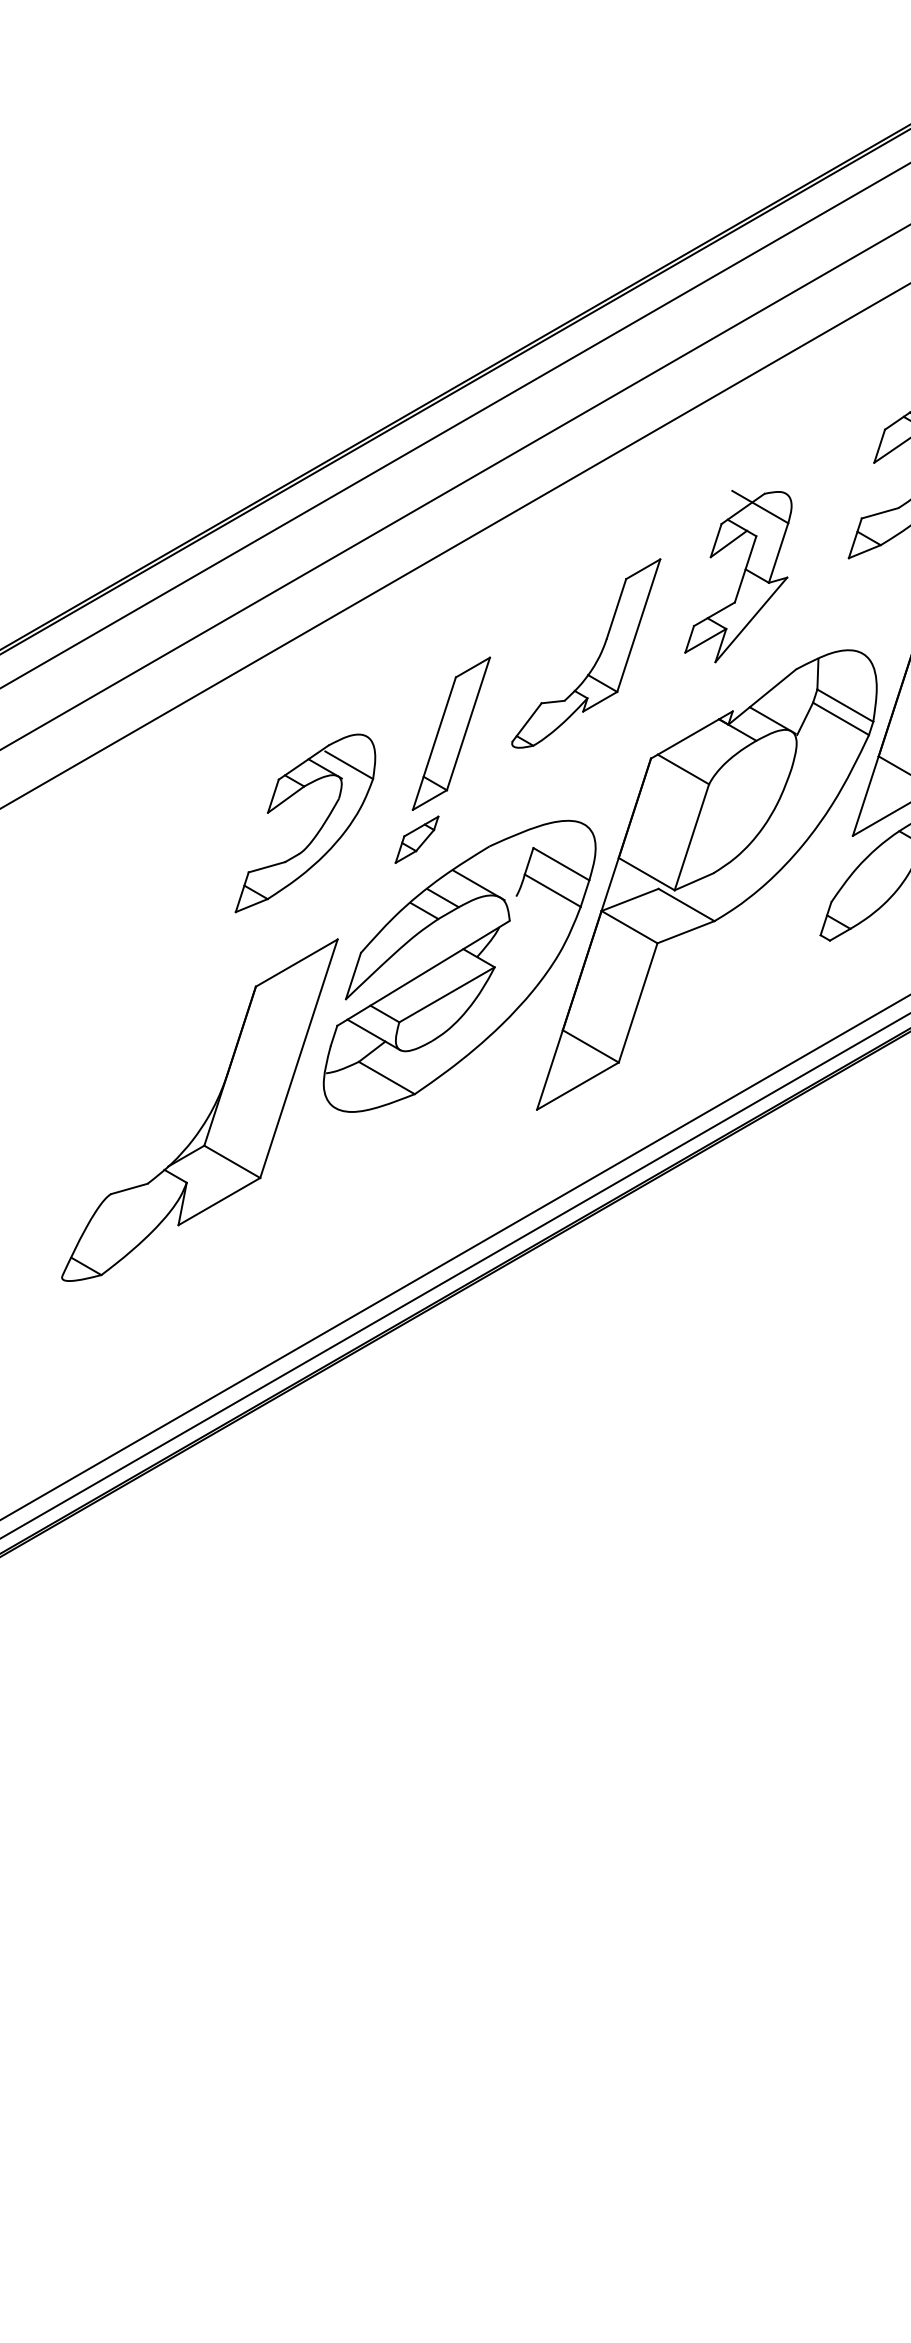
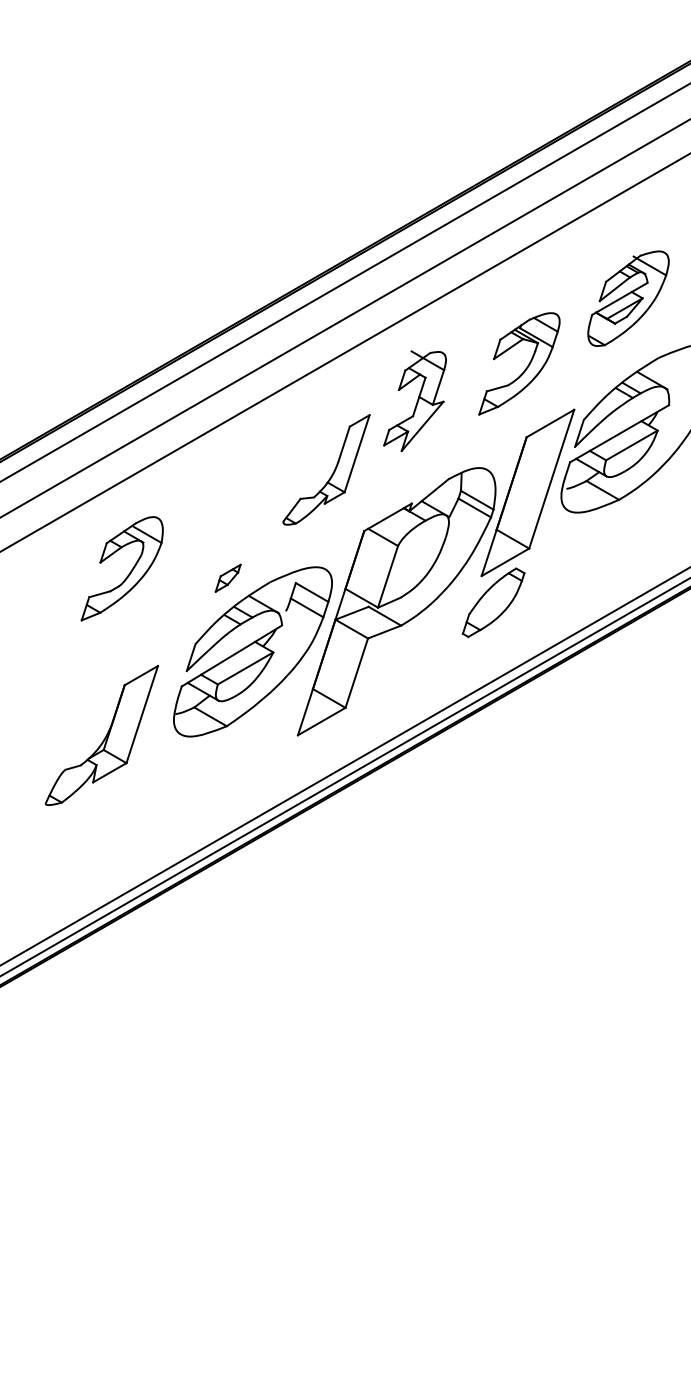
part: (737, 575) -> (414, 400), moved
part: (450, 733) -> (247, 516), removed
part: (317, 829) -> (129, 572), moved
part: (199, 1110) -> (101, 735), size x0.7

